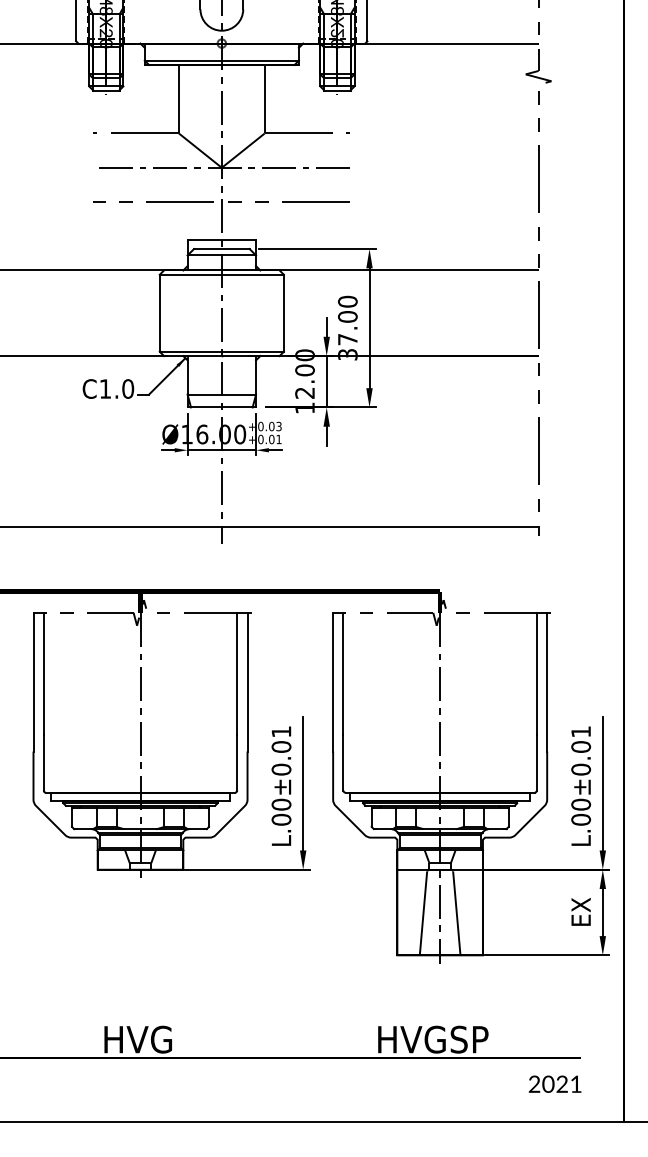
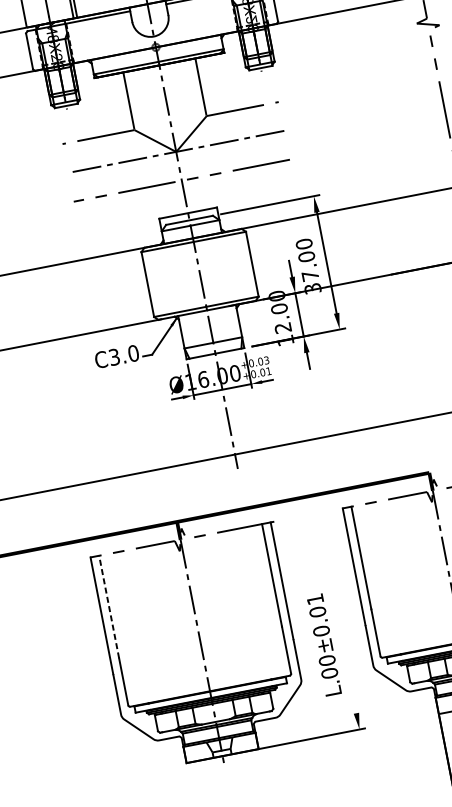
text: (105, 388) -> (114, 356), C1.0 -> C3.0
line: (43, 673) -> (108, 606), solid -> dashed
line: (303, 783) -> (345, 656), removed
text: (281, 785) -> (324, 644), moved

